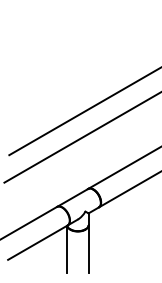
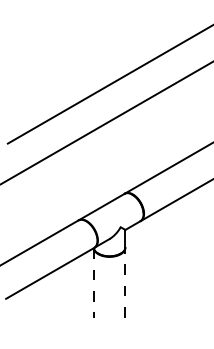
line: (88, 248) -> (125, 281), solid -> dashed
line: (67, 249) -> (94, 283), solid -> dashed

